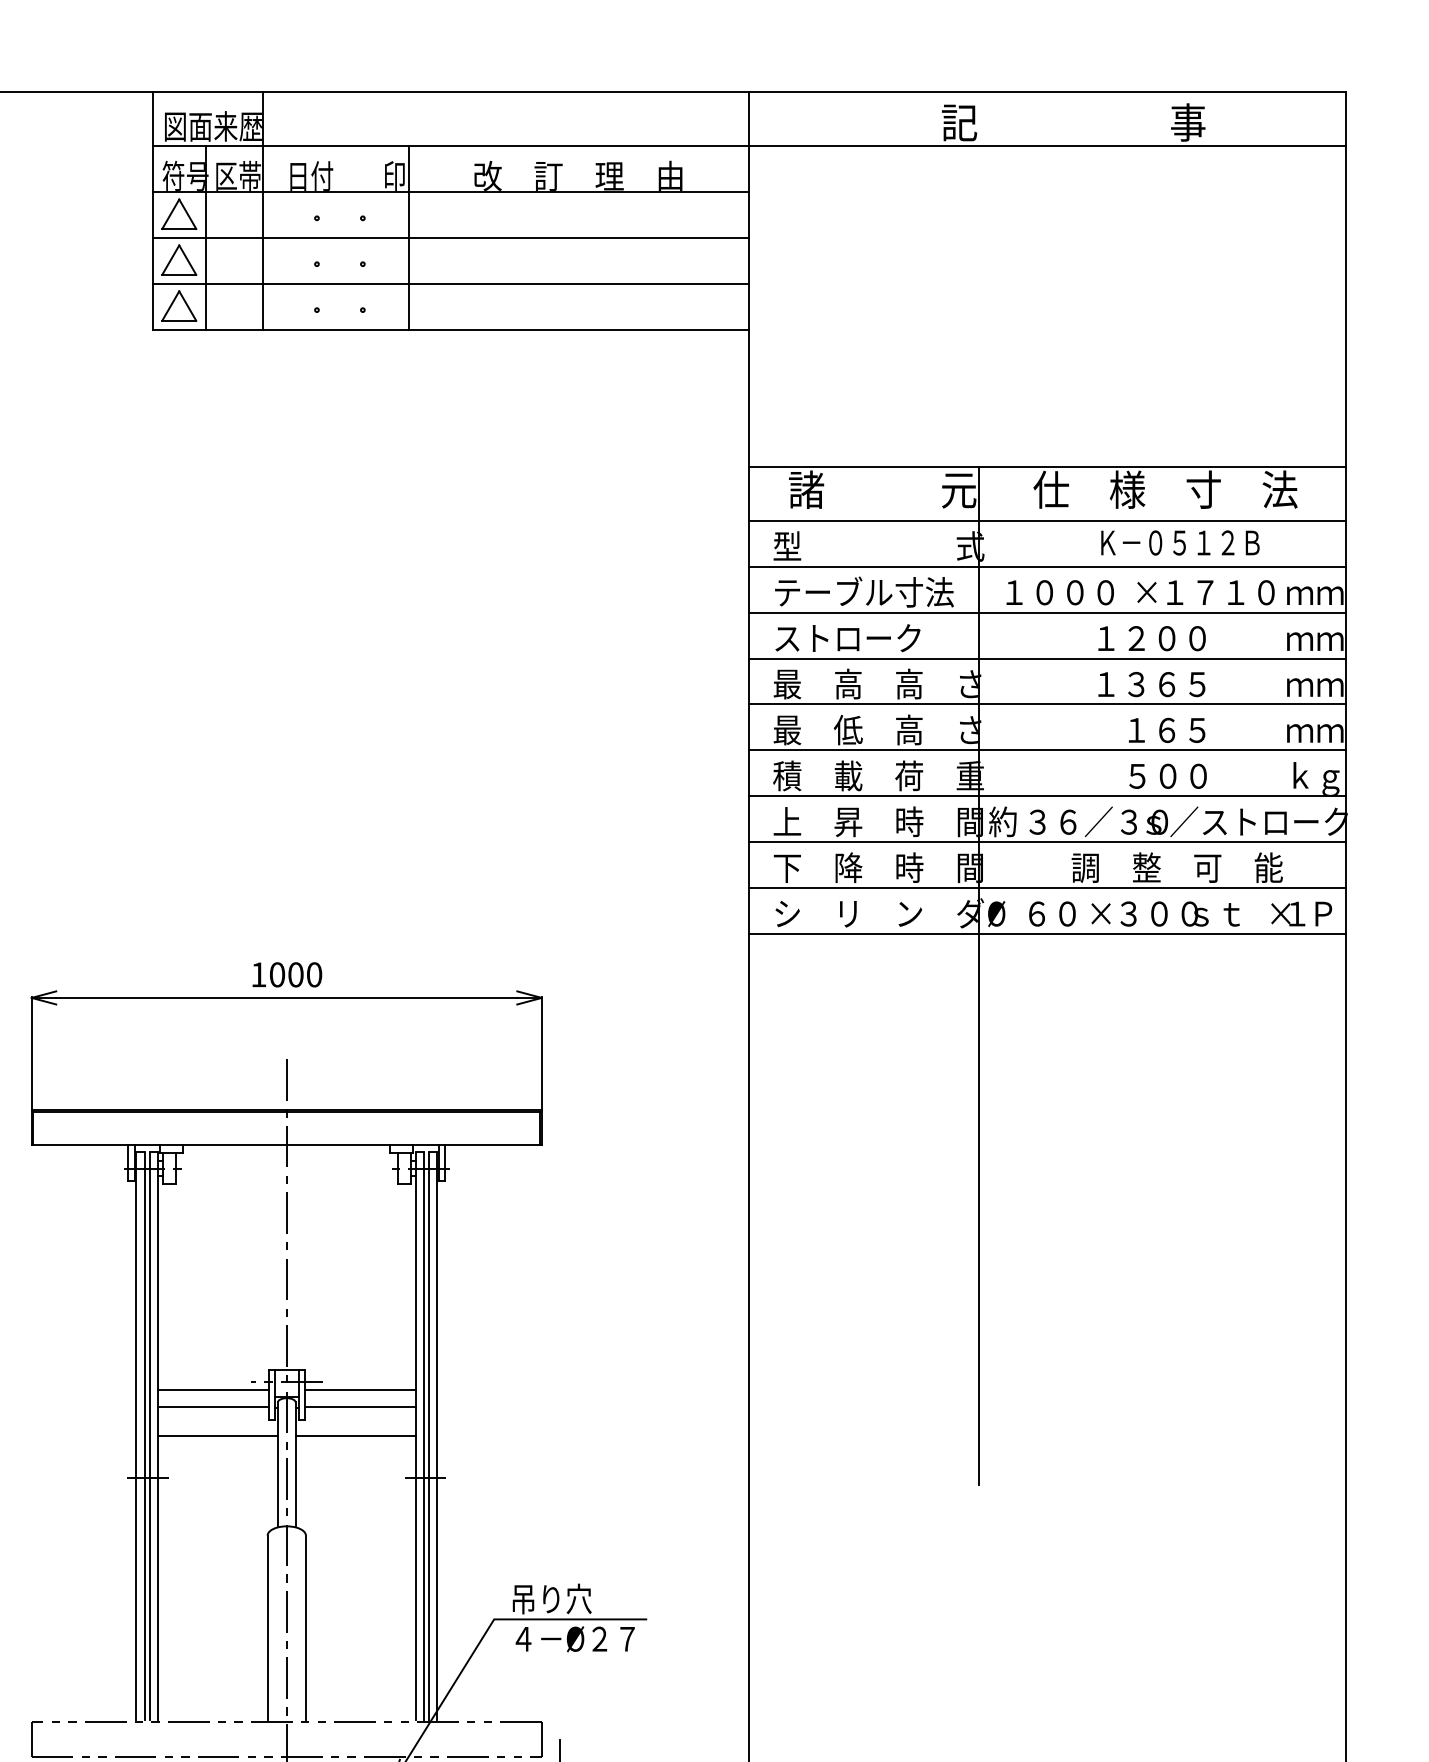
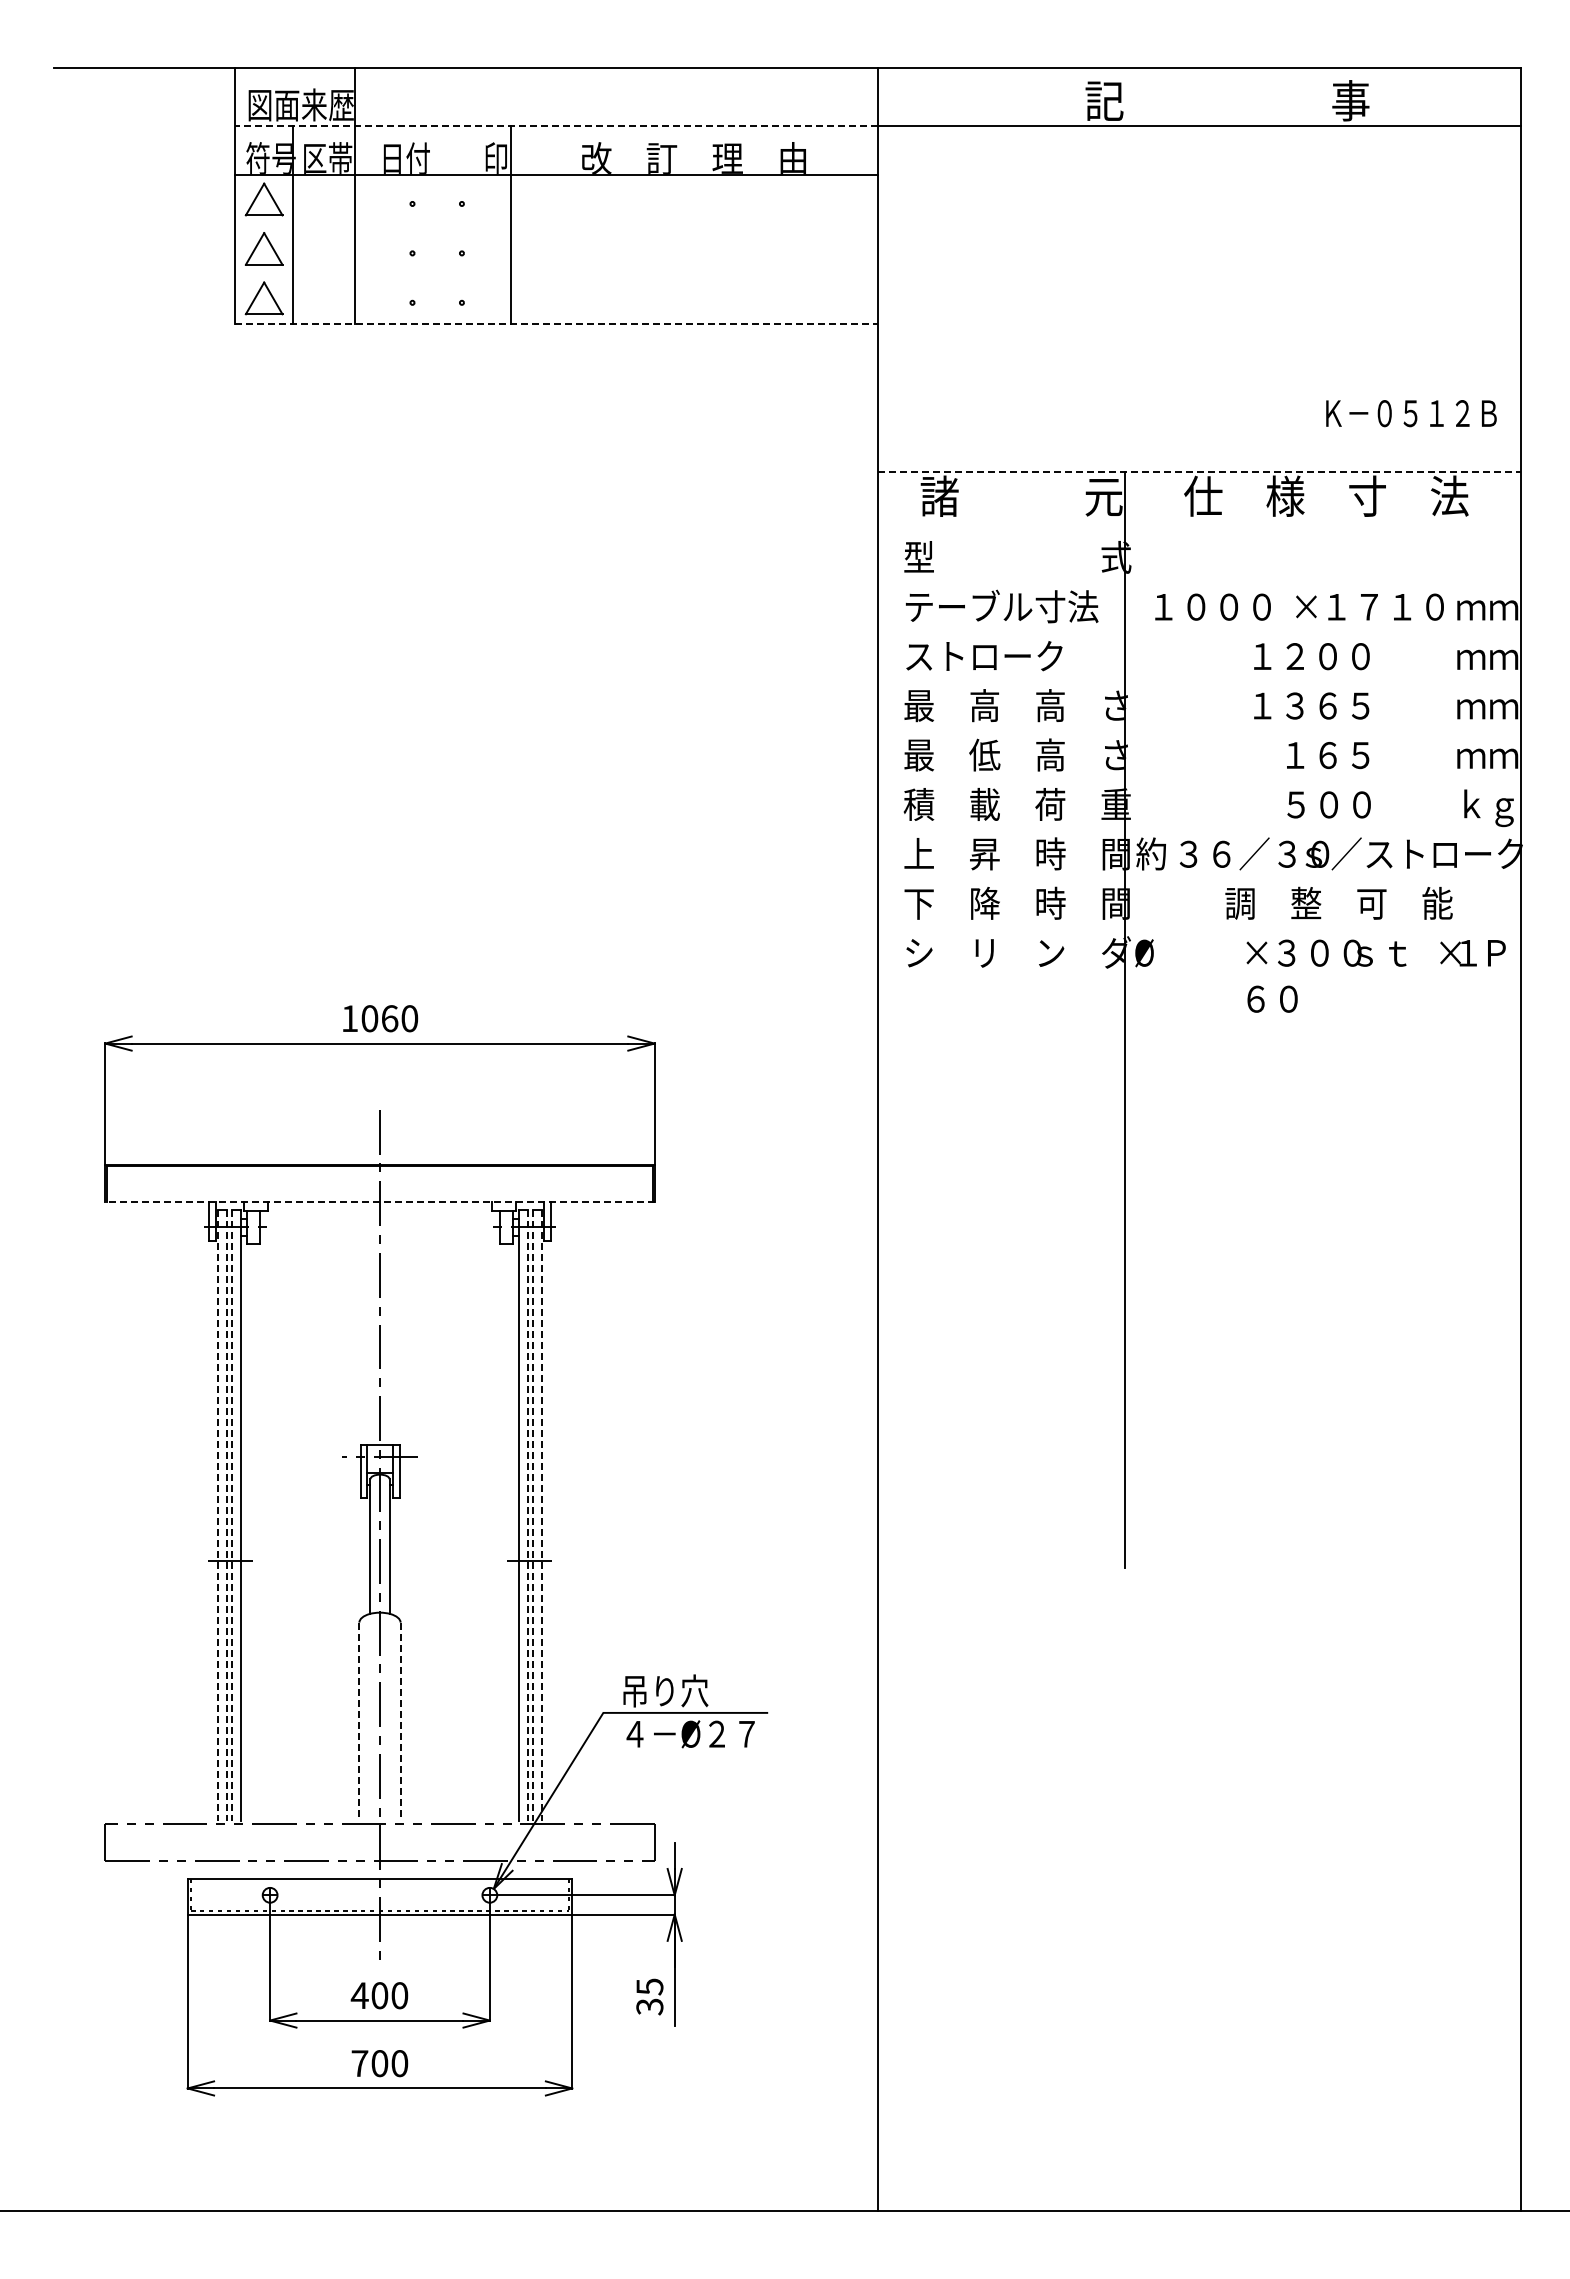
line: (450, 146) -> (556, 126), solid -> dashed
line: (450, 237) -> (556, 224), removed
line: (450, 283) -> (556, 274), removed
line: (451, 329) -> (557, 323), solid -> dashed
line: (1047, 467) -> (1199, 472), solid -> dashed
line: (1047, 520) -> (1199, 529), removed
text: (1180, 542) -> (1411, 413), moved
line: (1047, 567) -> (1199, 579), removed
line: (1047, 612) -> (1199, 628), removed
line: (1047, 658) -> (1199, 678), removed
line: (1047, 704) -> (1199, 727), removed
line: (1047, 749) -> (1199, 776), removed
line: (1047, 796) -> (1199, 826), removed
line: (1047, 841) -> (1199, 875), removed
line: (1047, 888) -> (1199, 925), removed
text: (1052, 913) -> (1272, 998), moved
line: (1047, 933) -> (1199, 974), removed
text: (295, 974) -> (389, 1018), 1000 -> 1060
line: (287, 1145) -> (380, 1202), solid -> dashed
line: (212, 1390) -> (300, 1466), removed
line: (359, 1390) -> (458, 1466), removed
line: (212, 1407) -> (300, 1484), removed
line: (359, 1407) -> (458, 1484), removed
line: (217, 1436) -> (305, 1515), removed
line: (355, 1436) -> (453, 1515), removed
line: (135, 1437) -> (217, 1516), solid -> dashed
line: (144, 1437) -> (226, 1516), solid -> dashed
line: (149, 1437) -> (232, 1516), solid -> dashed
line: (423, 1437) -> (527, 1516), solid -> dashed
line: (429, 1437) -> (533, 1516), solid -> dashed
line: (437, 1437) -> (542, 1516), solid -> dashed
line: (267, 1628) -> (359, 1722), solid -> dashed
line: (305, 1628) -> (400, 1722), solid -> dashed

